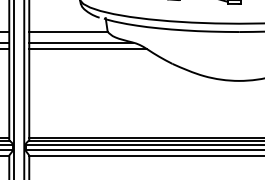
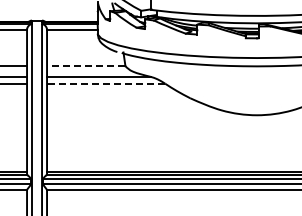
line: (67, 32) -> (85, 66), solid -> dashed
line: (87, 49) -> (105, 83), solid -> dashed

